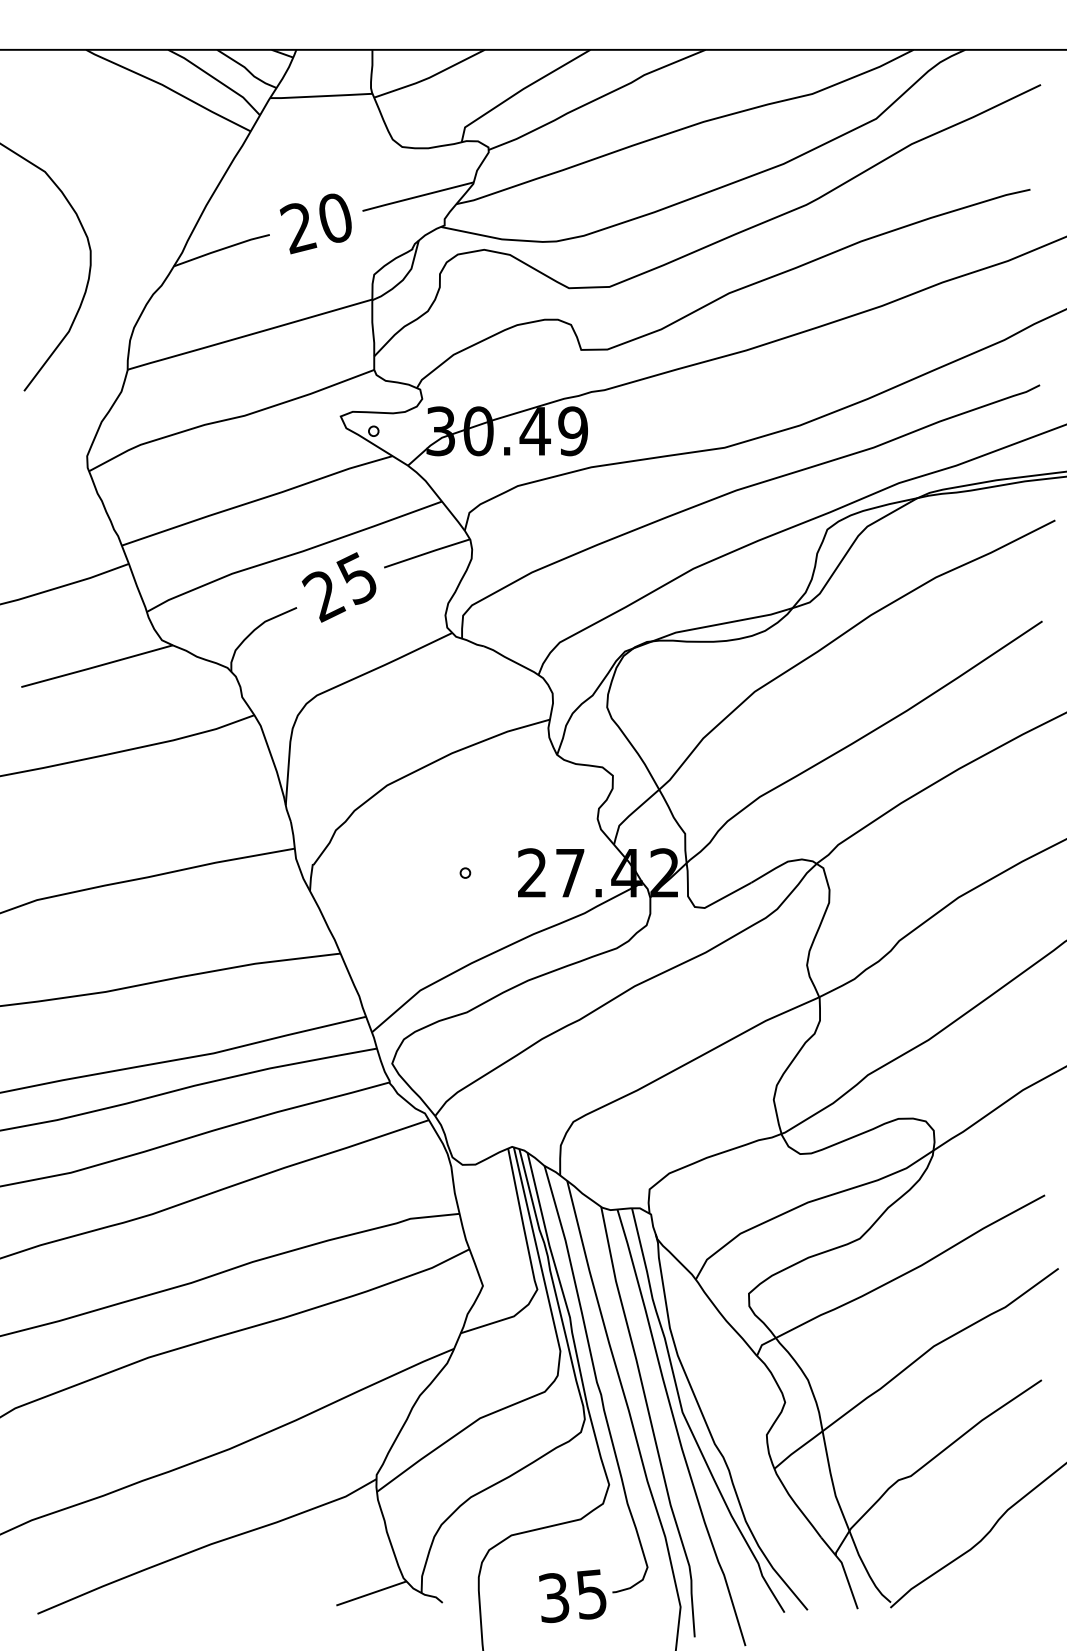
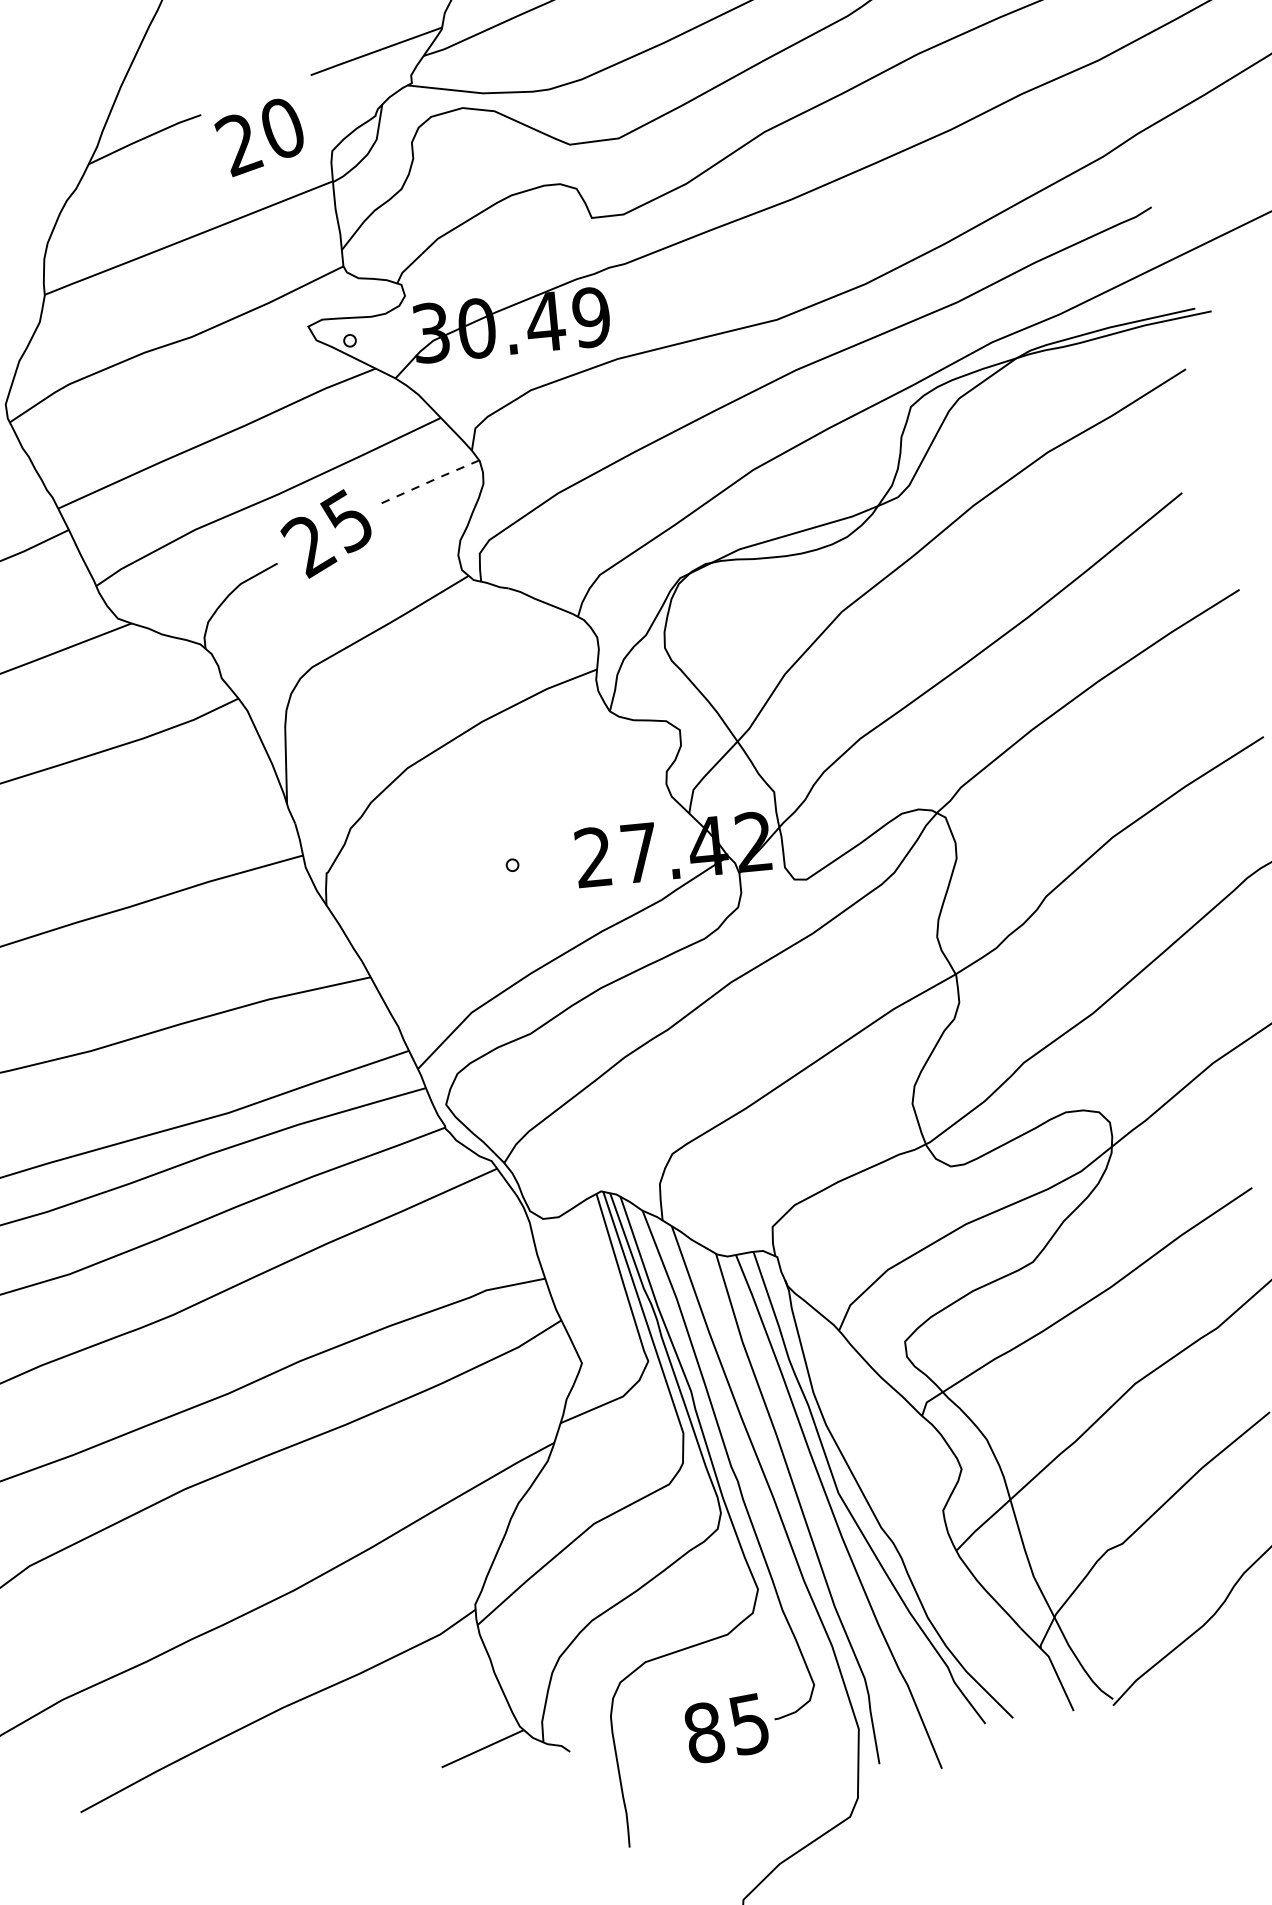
text: (315, 223) -> (259, 137), moved
line: (427, 553) -> (429, 482), solid -> dashed
text: (554, 1598) -> (705, 1733), 35 -> 85

